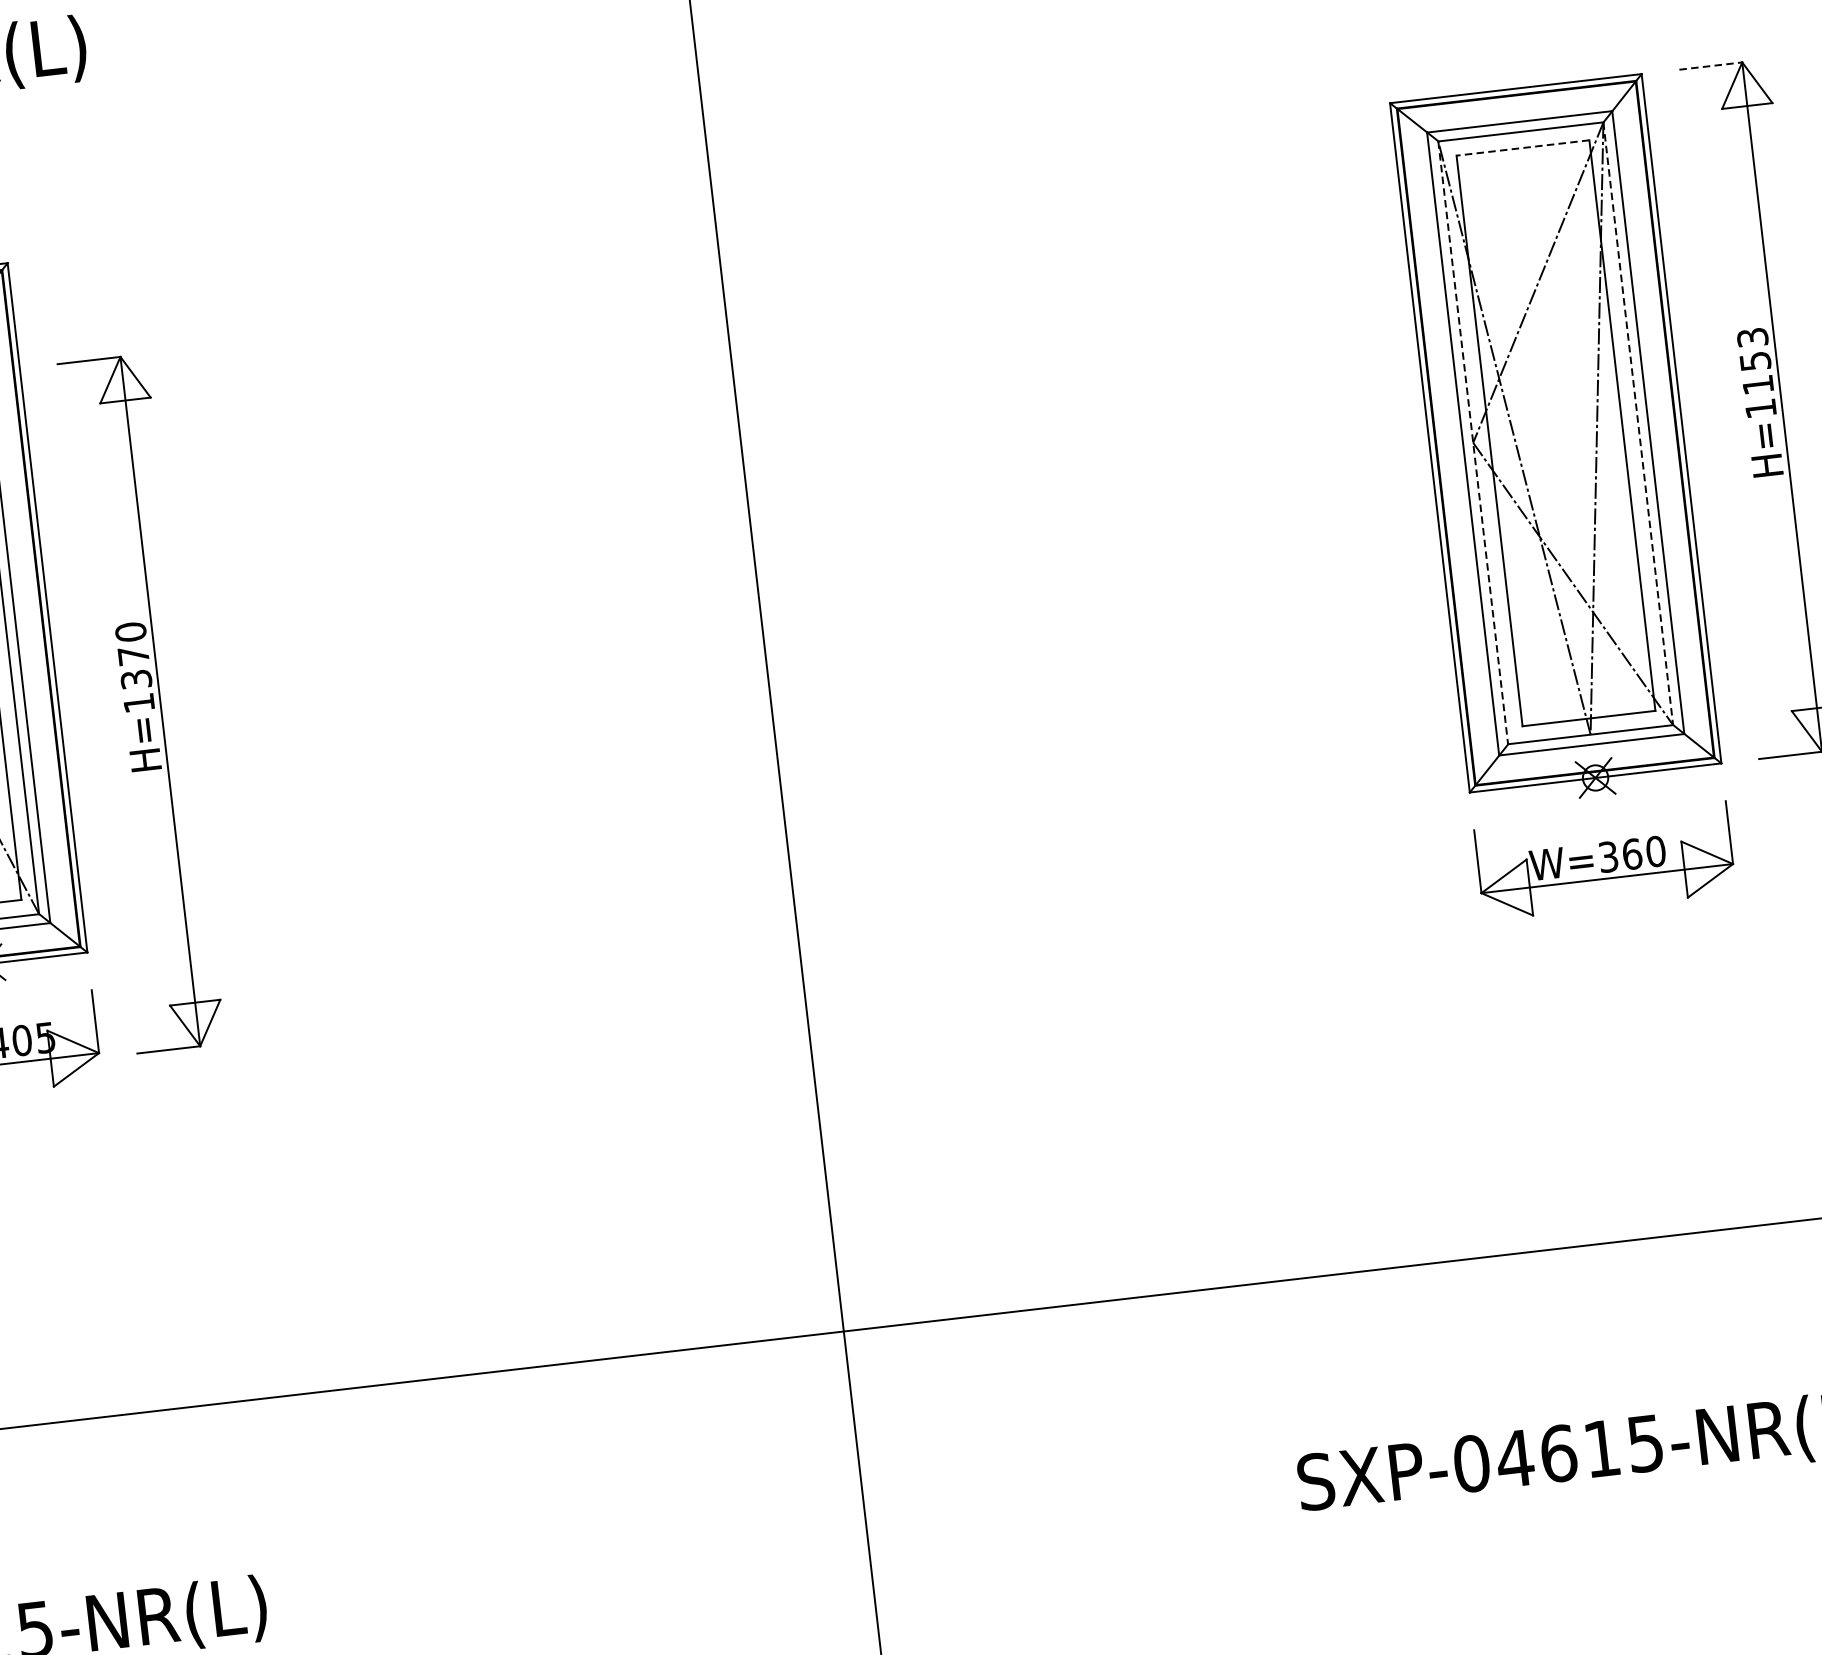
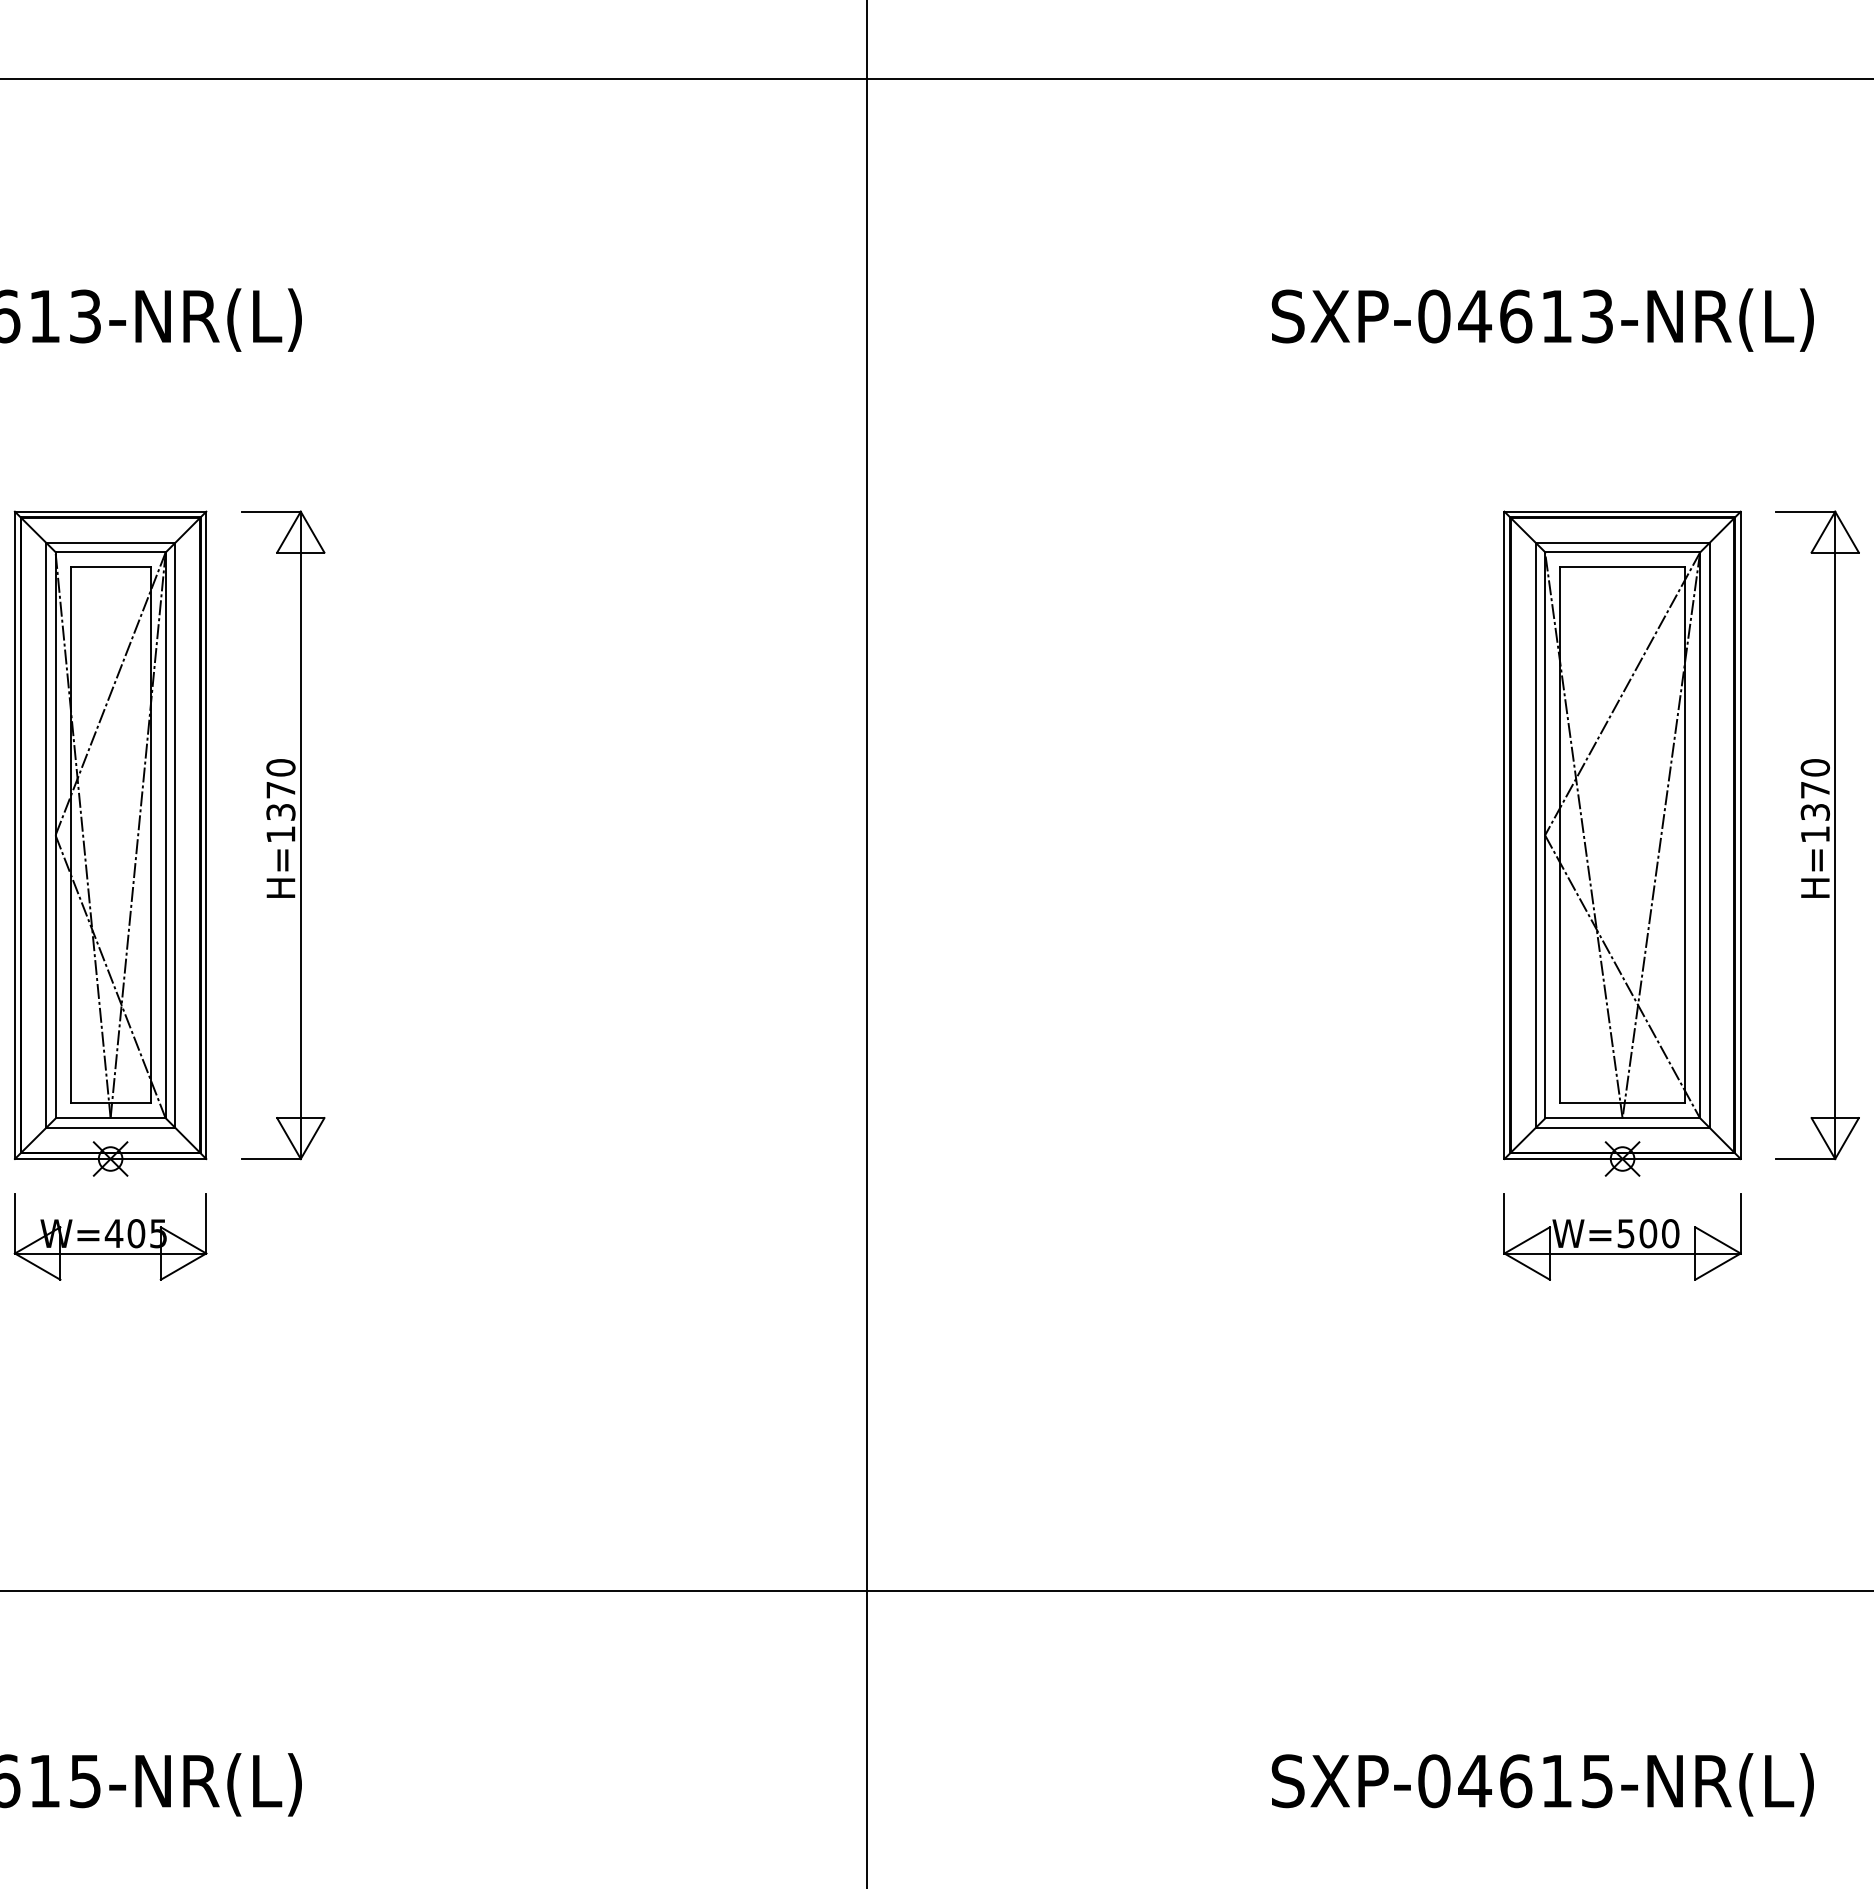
line: (1710, 65) -> (1805, 511), dashed -> solid
line: (1522, 148) -> (1622, 567), dashed -> solid
text: (1755, 360) -> (1815, 789), H=1153 -> H=1370
line: (1638, 423) -> (1700, 835), dashed -> solid
line: (1473, 442) -> (1545, 835), dashed -> solid
part: (141, 703) -> (283, 835), moved
text: (1620, 855) -> (1637, 1233), W=360 -> W=500

